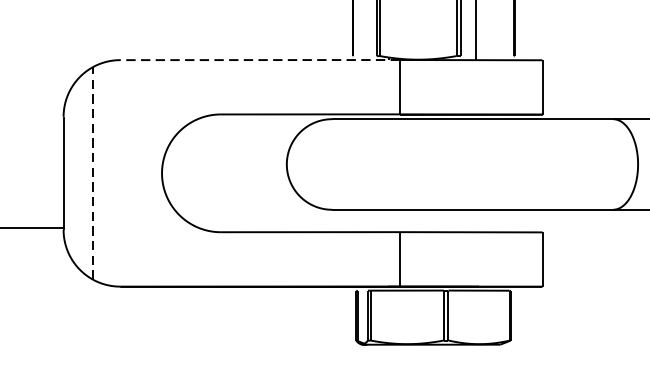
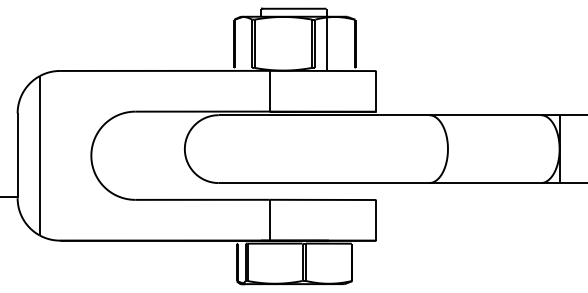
line: (259, 59) -> (164, 70), dashed -> solid
line: (92, 172) -> (39, 155), dashed -> solid

